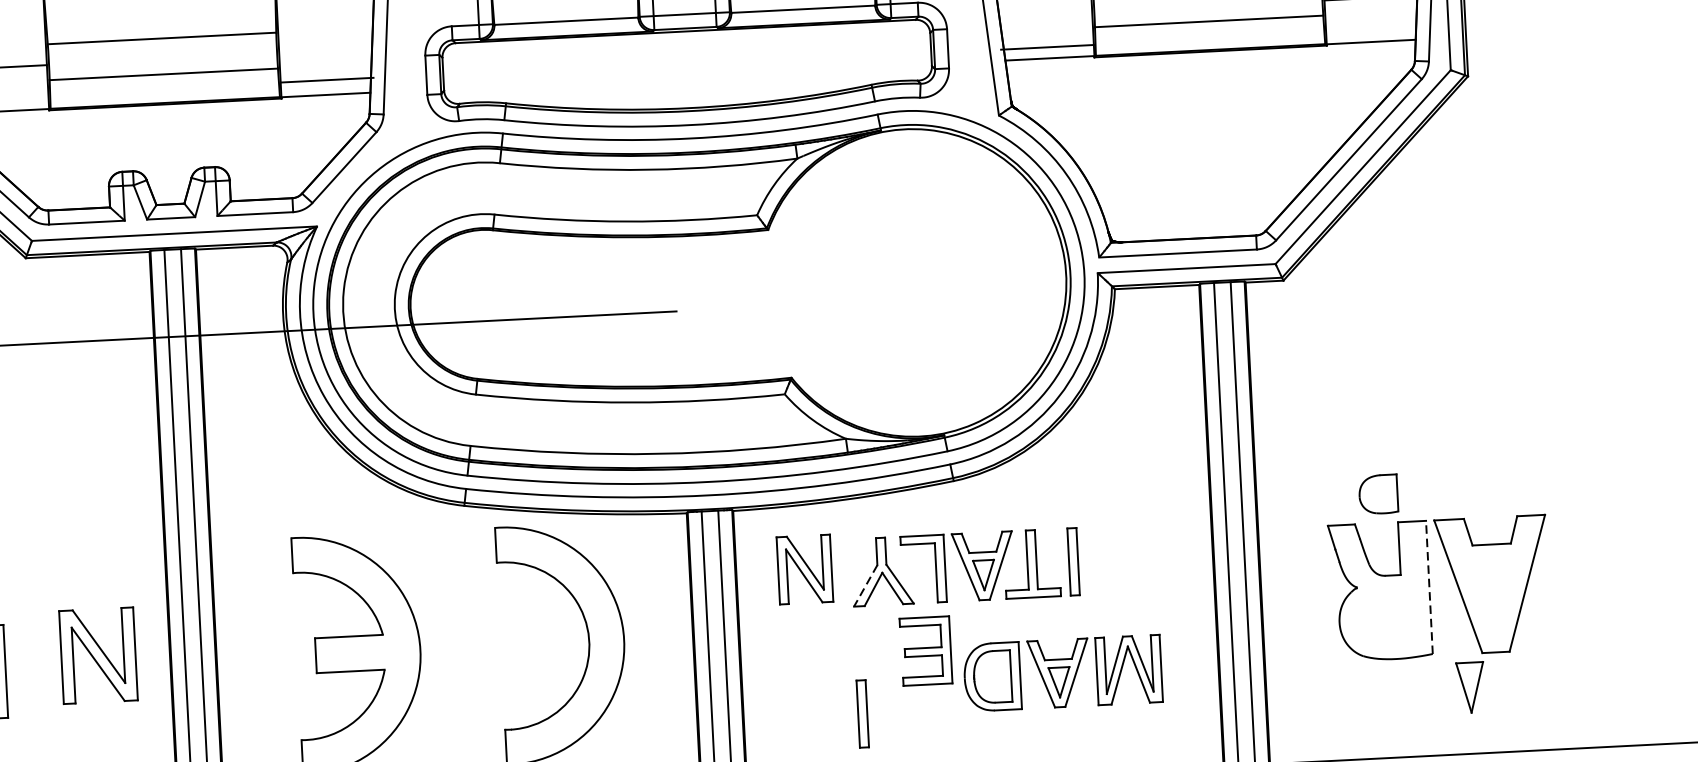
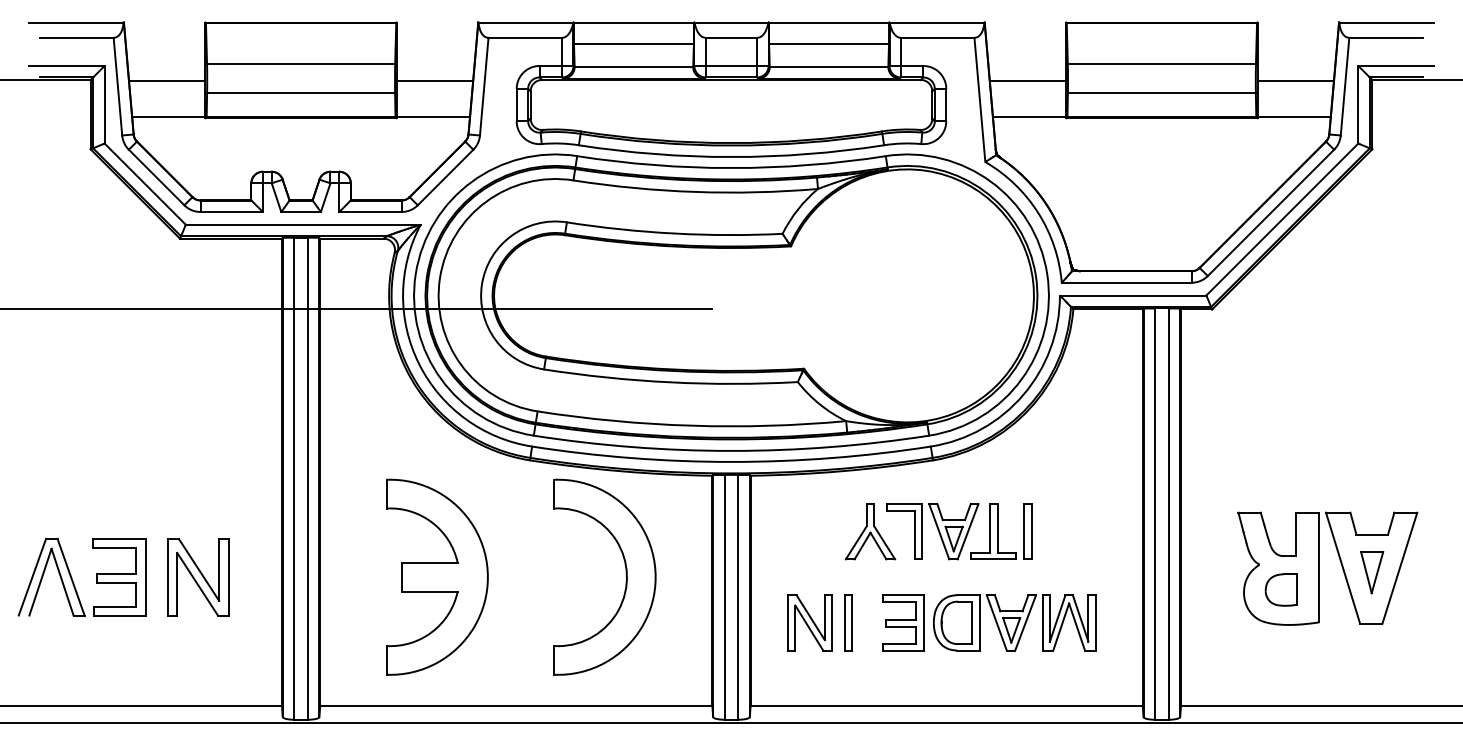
line: (1046, 47) -> (1027, 81), moved
line: (326, 80) -> (434, 81), moved
part: (1377, 493) -> (1280, 589), moved
part: (804, 569) -> (809, 622), moved
line: (865, 585) -> (856, 542), dashed -> solid
line: (1429, 587) -> (1319, 567), dashed -> solid
part: (926, 650) -> (903, 622), moved
part: (98, 656) -> (198, 577), moved
part: (1471, 687) -> (1372, 572), moved
part: (862, 713) -> (848, 622), moved

